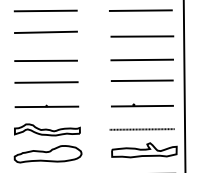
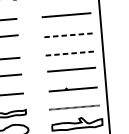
line: (142, 36) -> (69, 35), solid -> dashed
line: (142, 60) -> (70, 53), solid -> dashed

